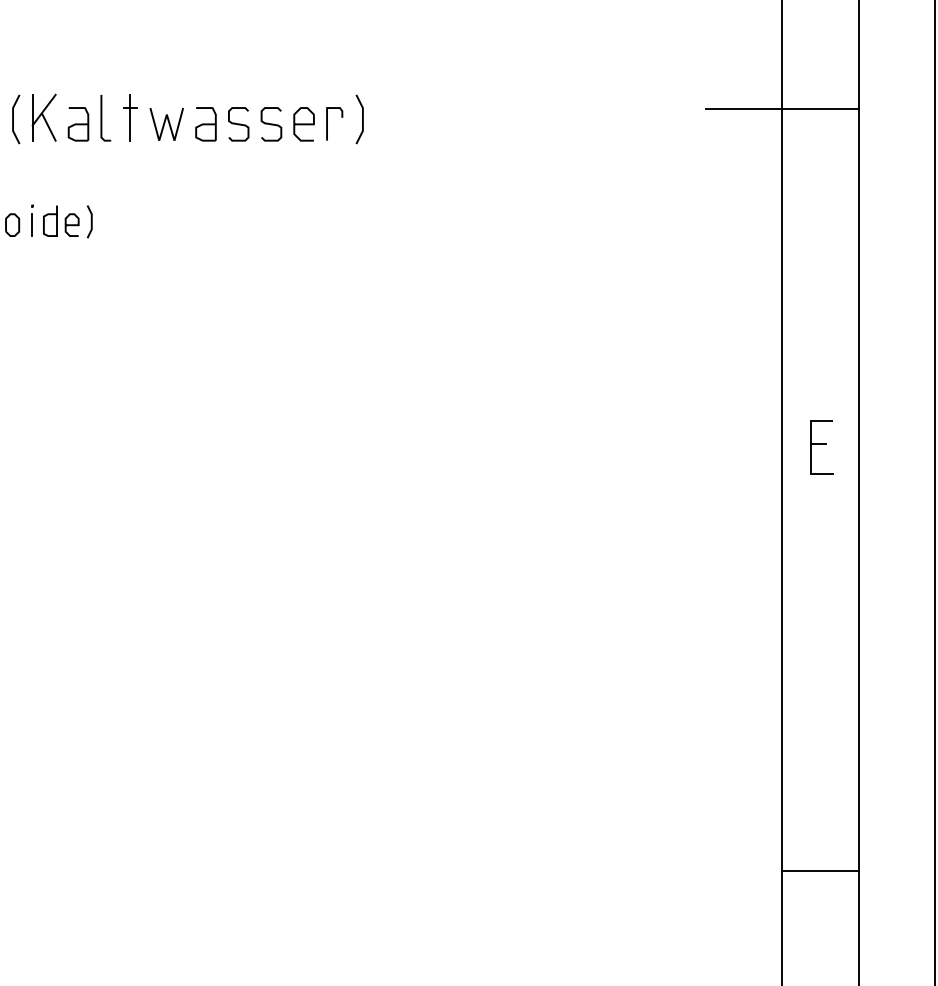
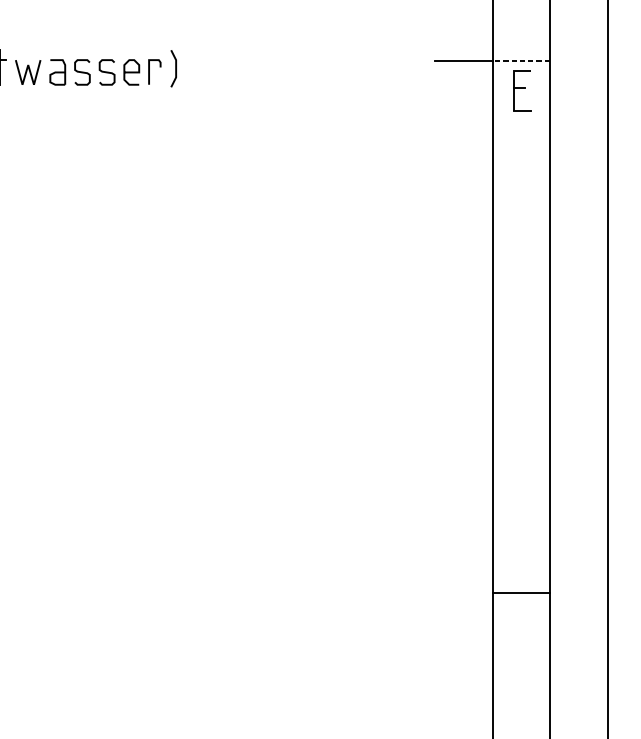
line: (819, 108) -> (520, 60), solid -> dashed
part: (821, 447) -> (522, 90), moved
line: (820, 871) -> (521, 593), moved

